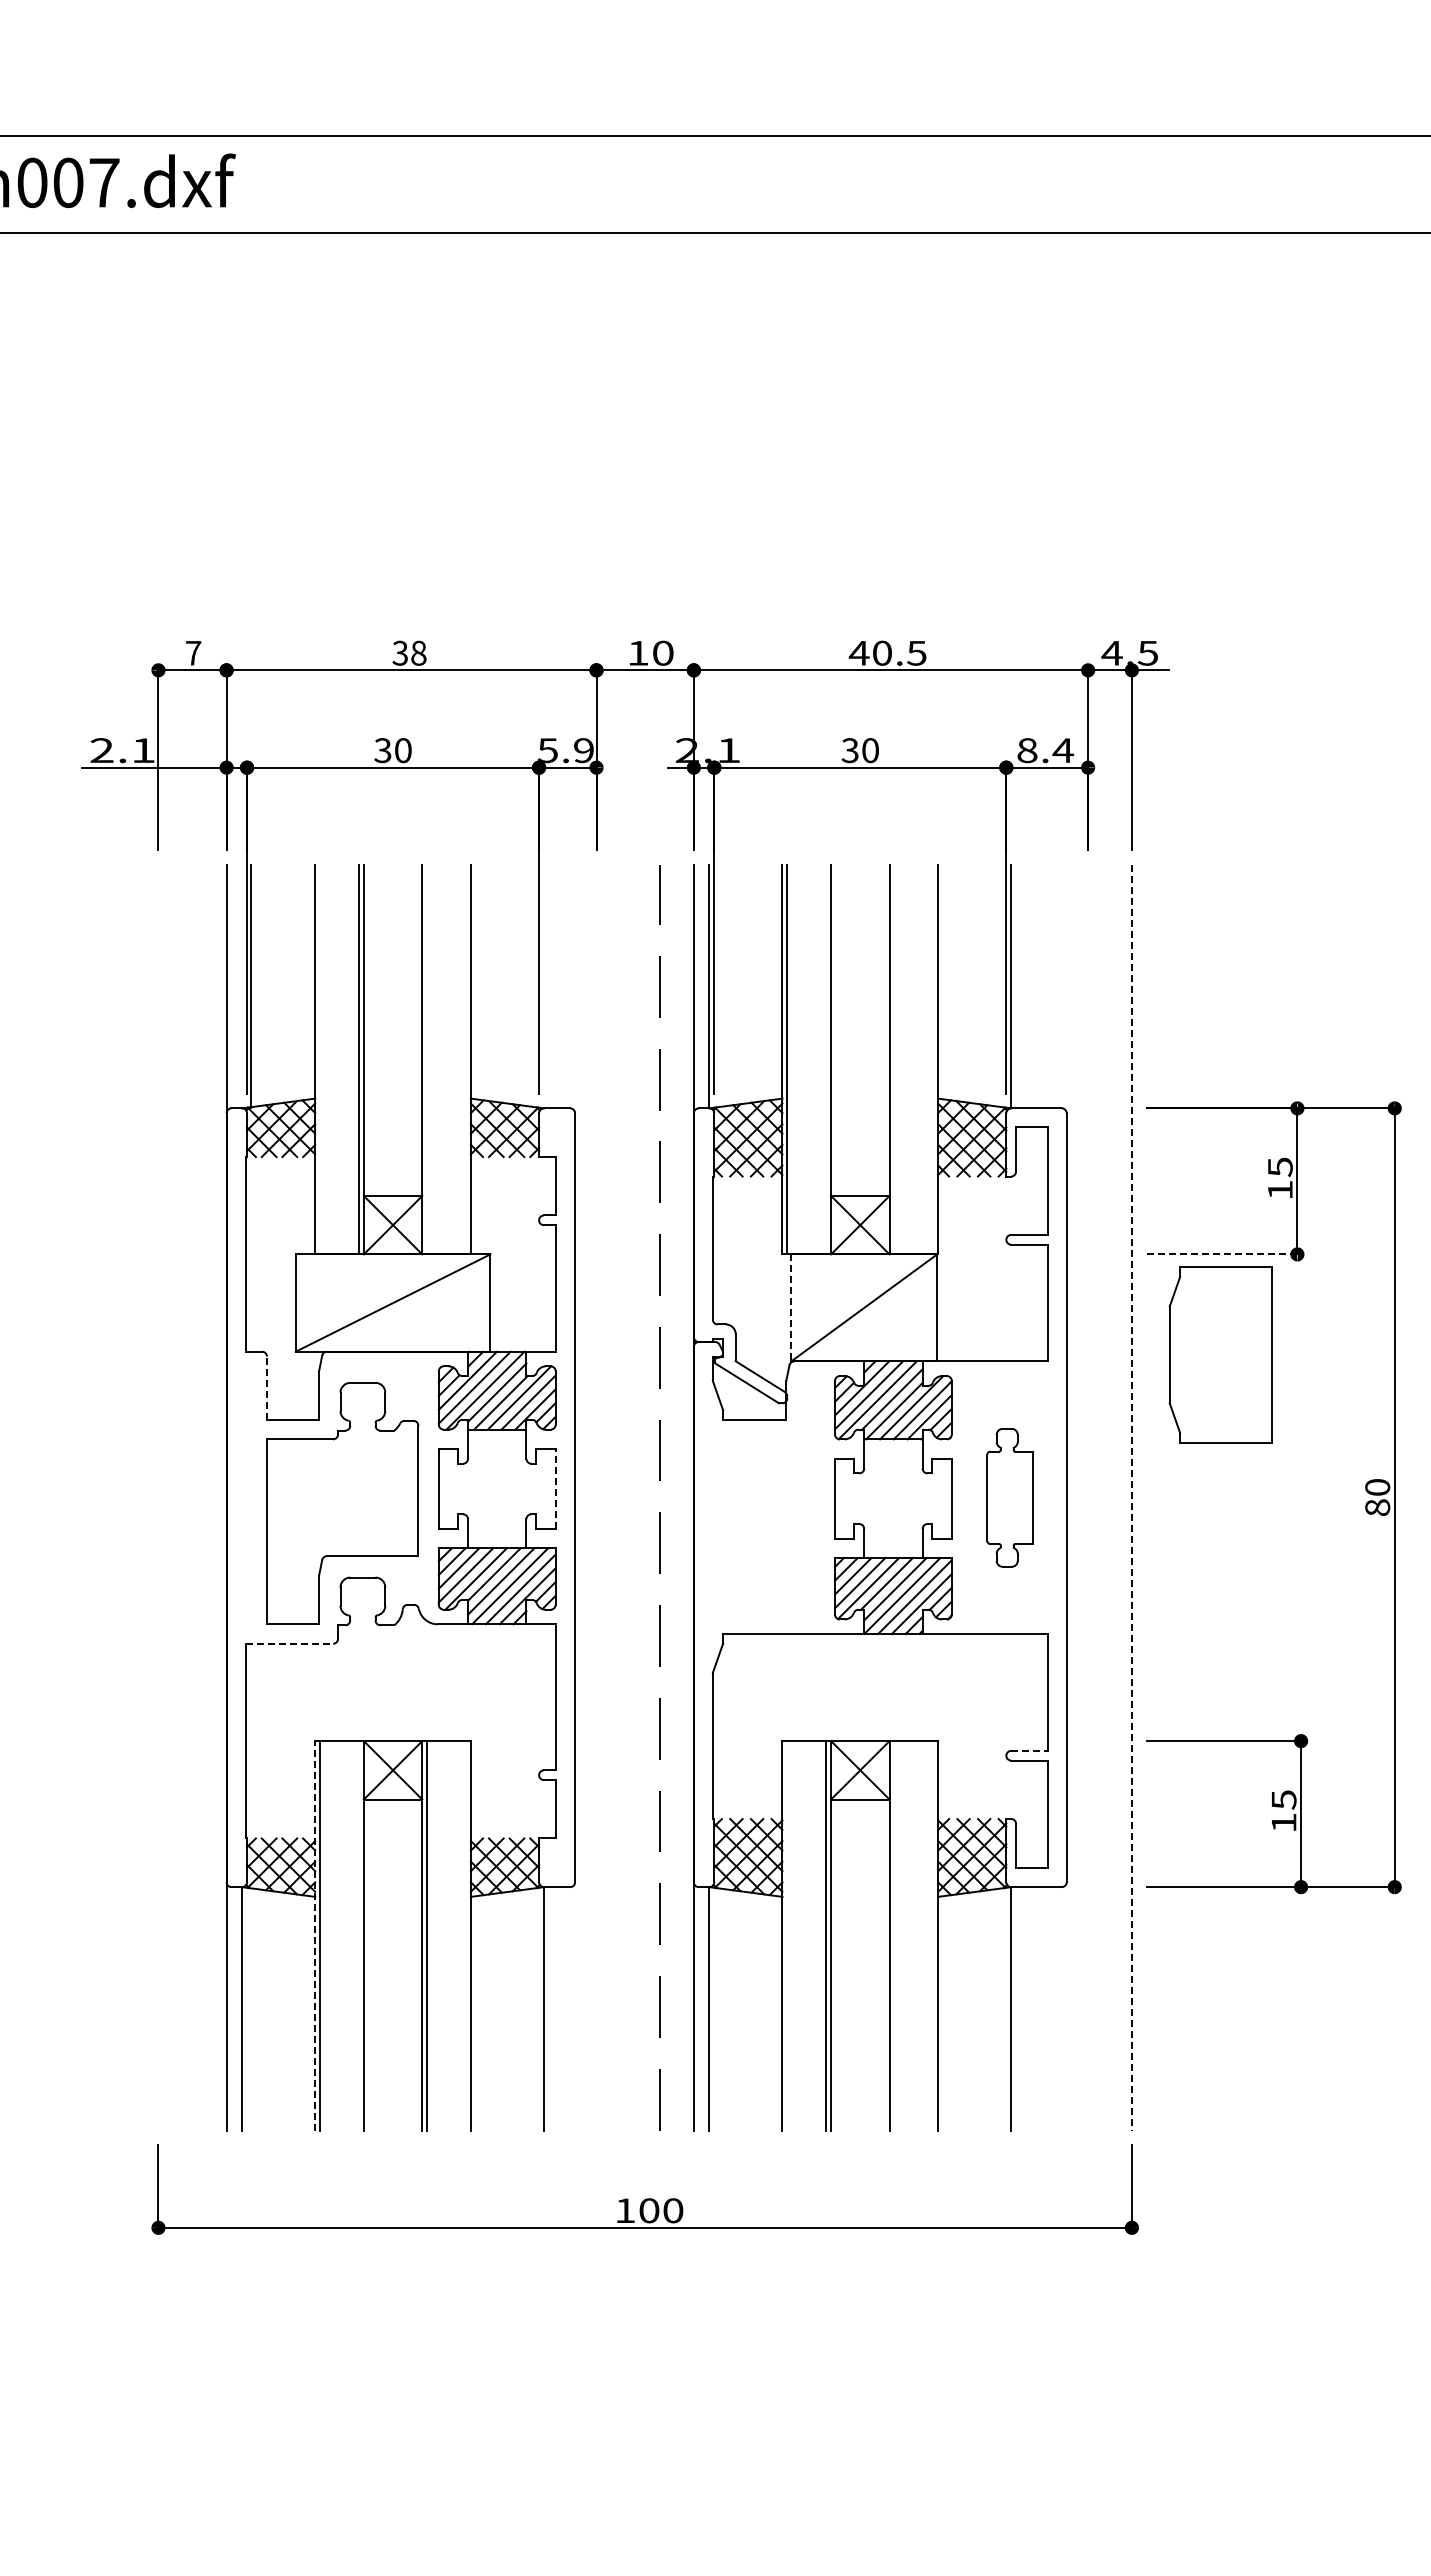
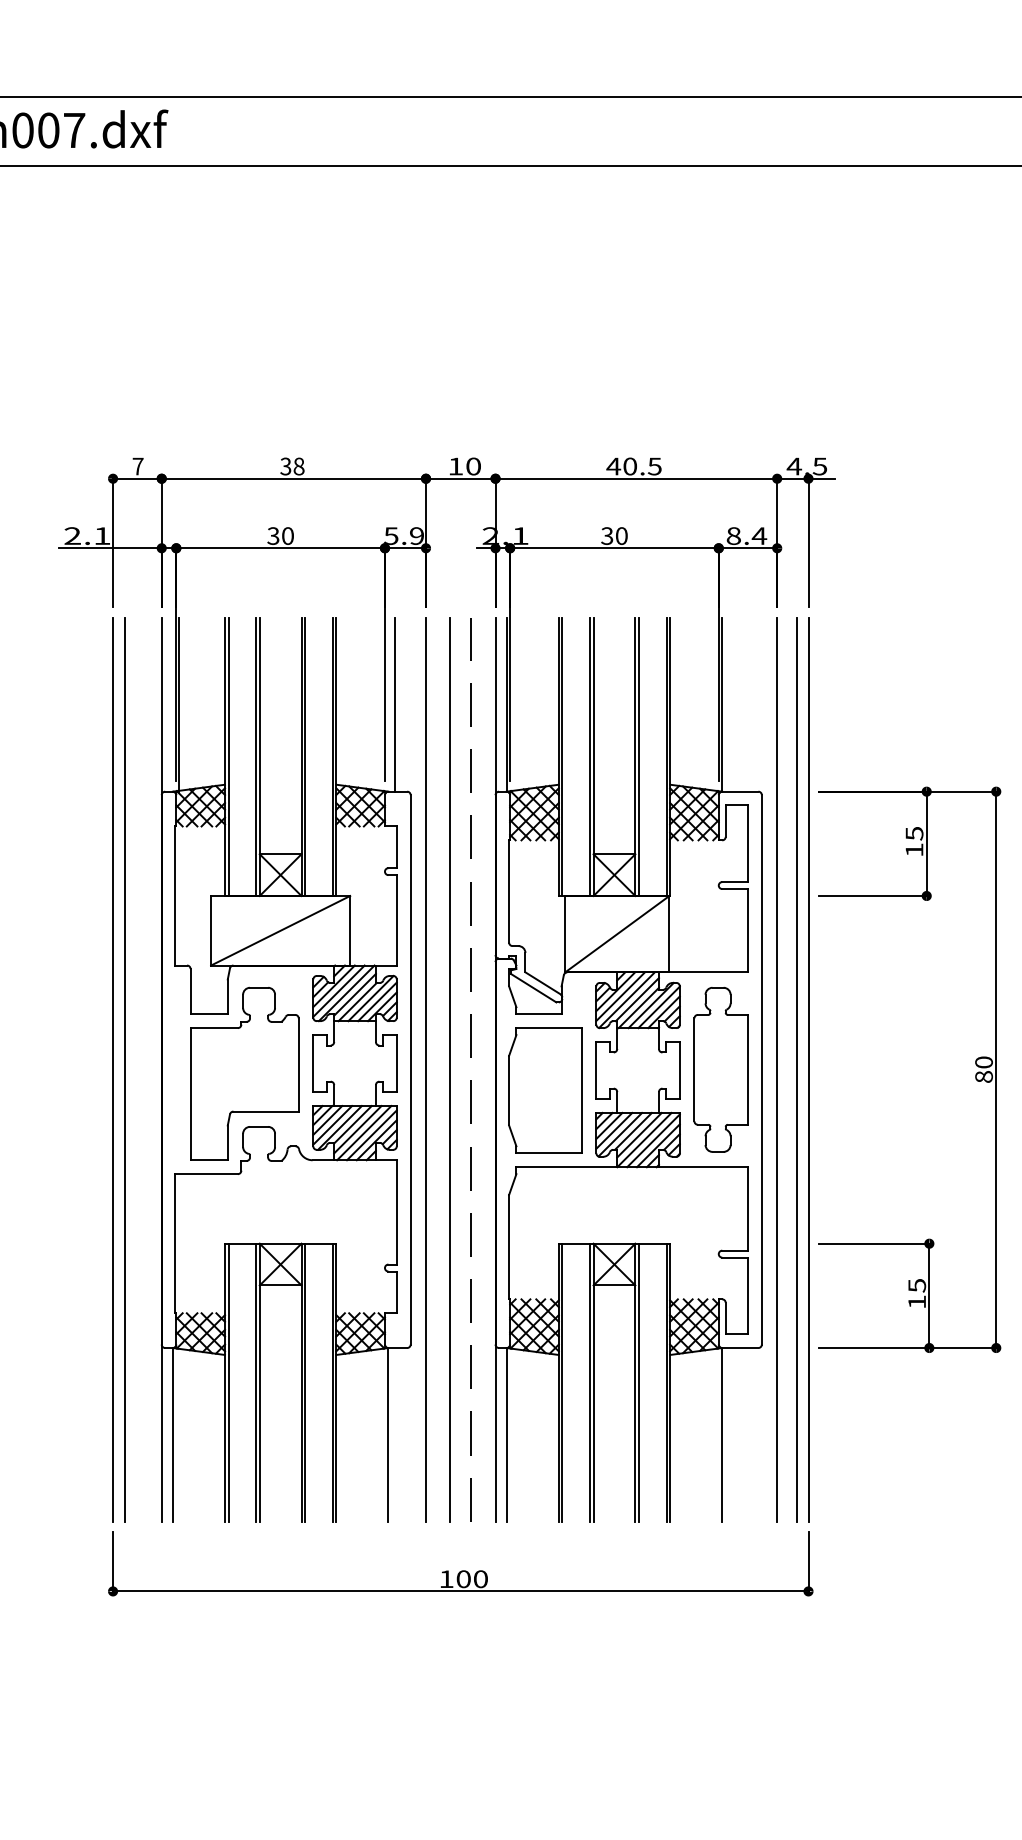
line: (552, 986) -> (394, 704), added
line: (320, 1059) -> (228, 756), added
line: (427, 1059) -> (305, 756), added
line: (466, 1059) -> (333, 756), added
line: (826, 1059) -> (590, 756), added
line: (894, 1059) -> (638, 756), added
line: (933, 1059) -> (666, 756), added
line: (1222, 1254) -> (873, 896), dashed -> solid
line: (791, 1307) -> (565, 933), dashed -> solid
part: (1220, 1354) -> (545, 1090), moved
line: (267, 1388) -> (190, 991), dashed -> solid
line: (555, 1489) -> (396, 1063), dashed -> solid
line: (157, 1497) -> (112, 1069), added
line: (174, 1497) -> (124, 1069), added
line: (596, 1497) -> (425, 1069), added
line: (630, 1497) -> (450, 1069), added
part: (1009, 1497) -> (721, 1069), size x1.67
line: (1088, 1497) -> (777, 1069), added
line: (1115, 1497) -> (796, 1069), added
line: (1131, 1497) -> (808, 1069), dashed -> solid
line: (289, 1643) -> (206, 1173), dashed -> solid
line: (1029, 1750) -> (735, 1250), dashed -> solid
line: (315, 1935) -> (225, 1382), dashed -> solid
line: (359, 1935) -> (256, 1382), added
line: (466, 1935) -> (333, 1382), added
line: (787, 1935) -> (562, 1382), added
line: (894, 1935) -> (638, 1382), added
line: (933, 1935) -> (666, 1382), added

